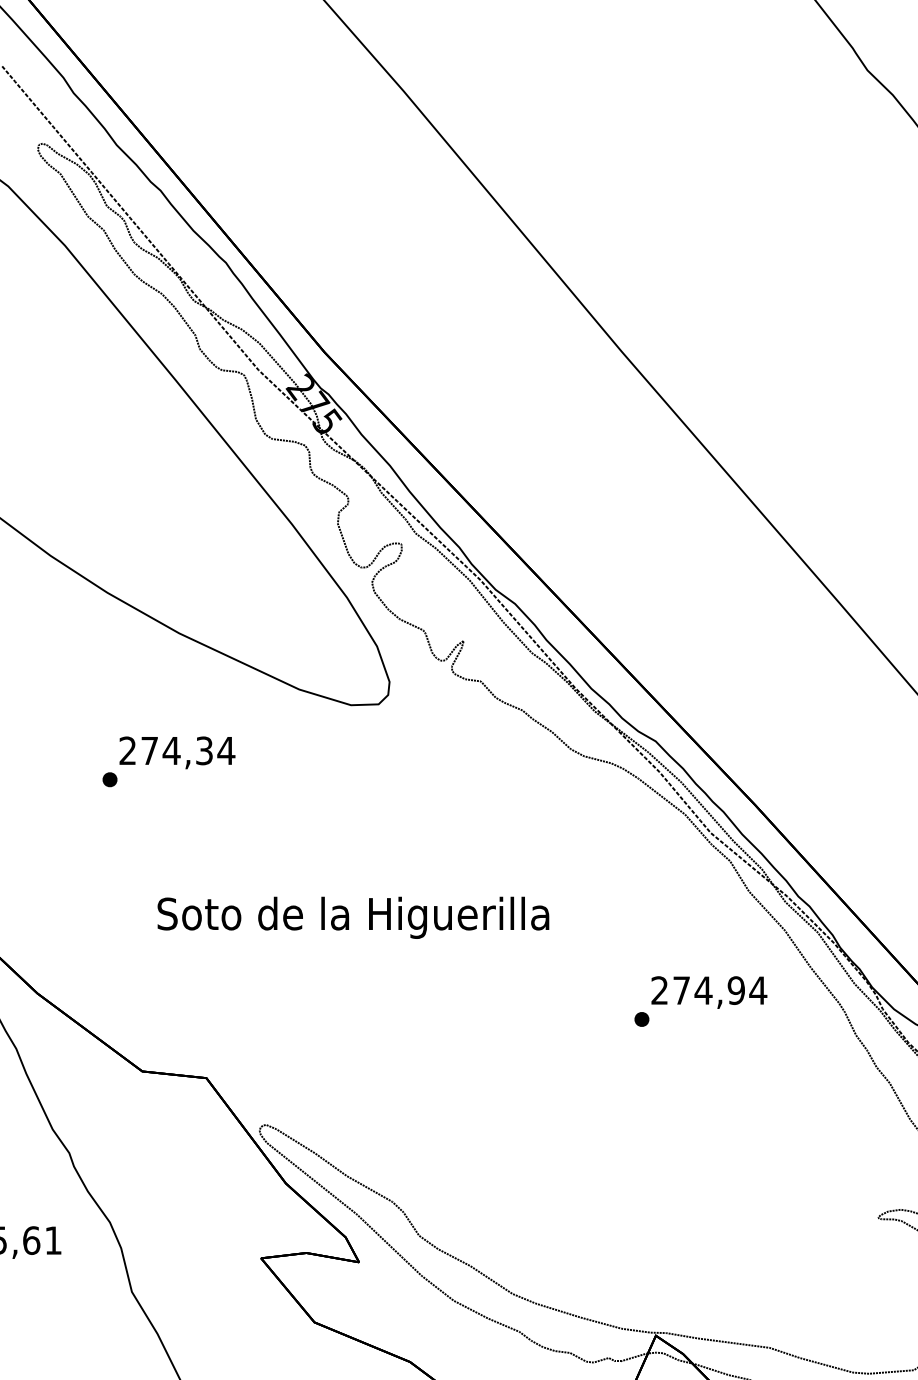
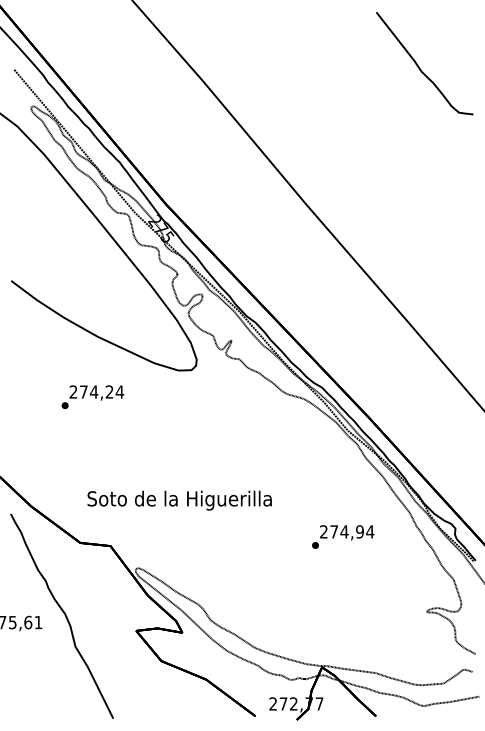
text: (204, 749) -> (109, 391), 274,34 -> 274,24
text: (352, 917) -> (179, 500), moved
text: (701, 1000) -> (343, 536), moved

